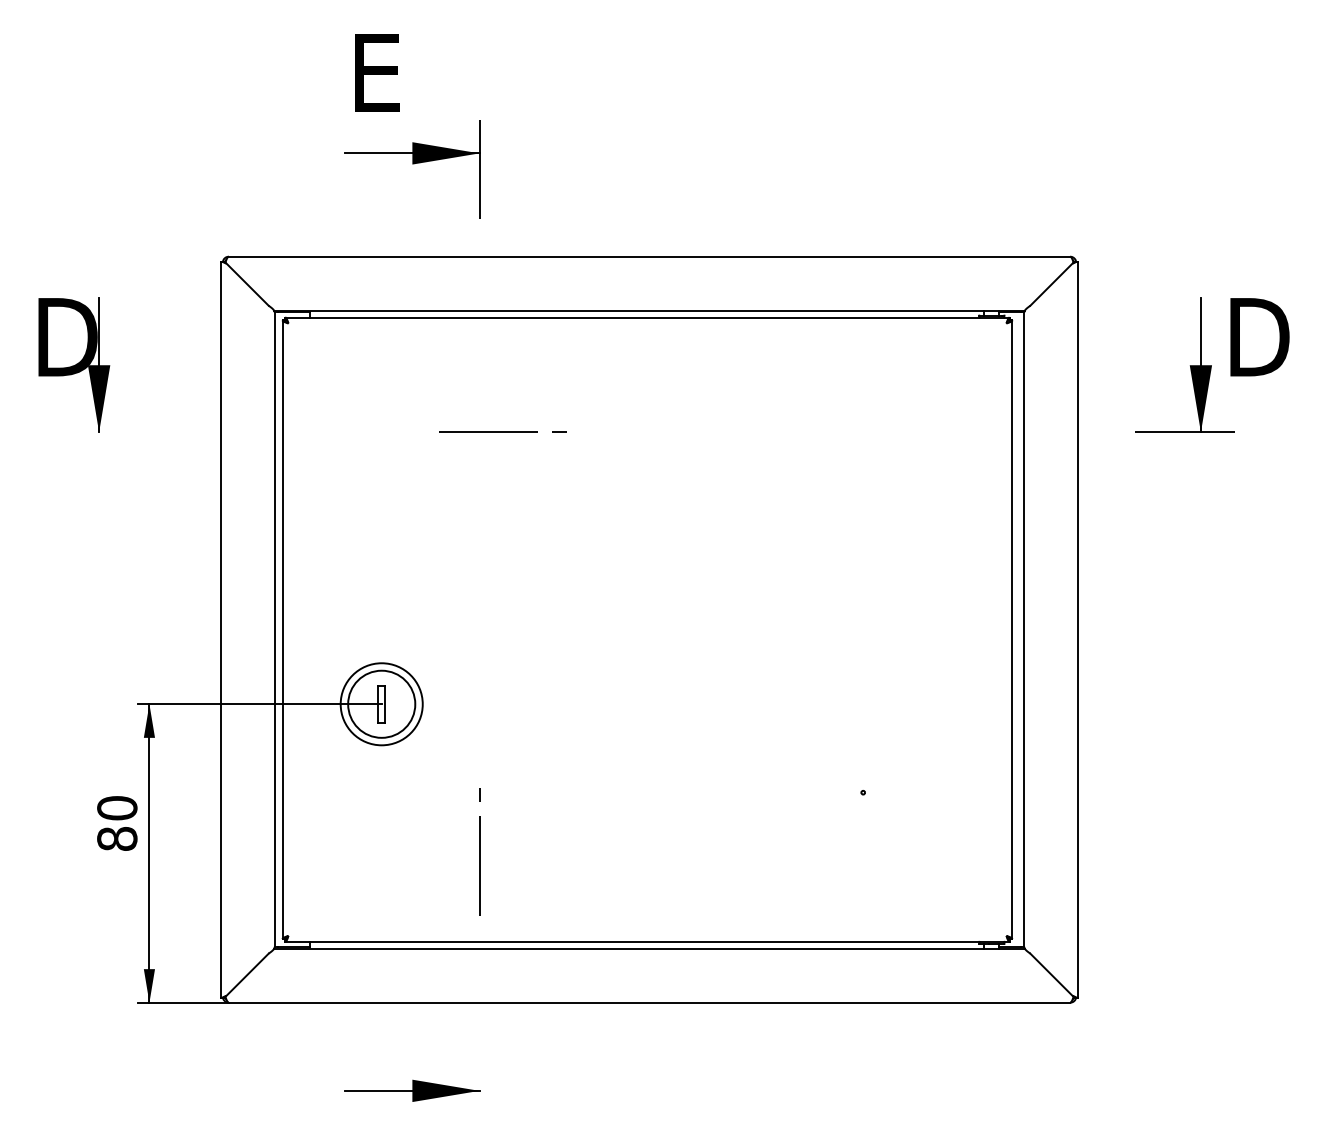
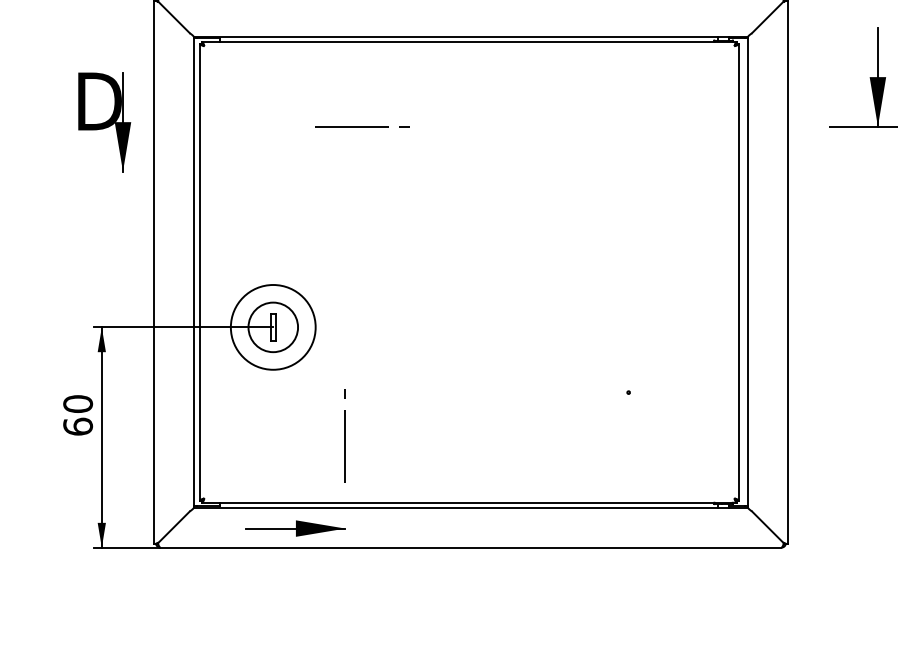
part: (74, 364) -> (104, 121), moved
circle: (381, 704) -> (273, 327), size x1.4
text: (117, 838) -> (78, 426), 80 -> 60
part: (412, 1090) -> (295, 528), moved

